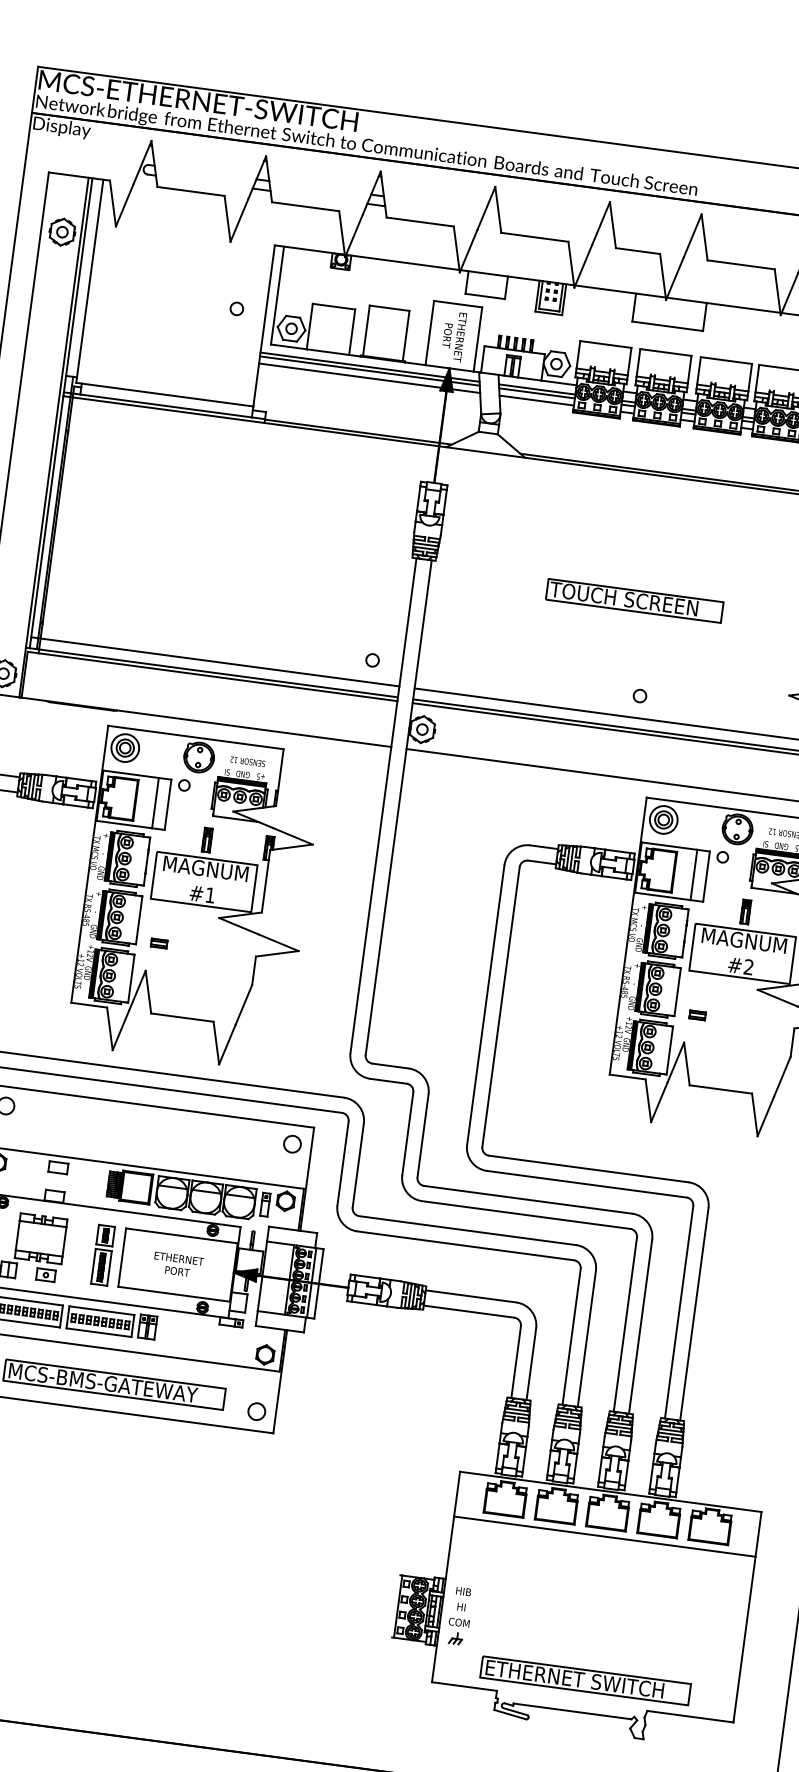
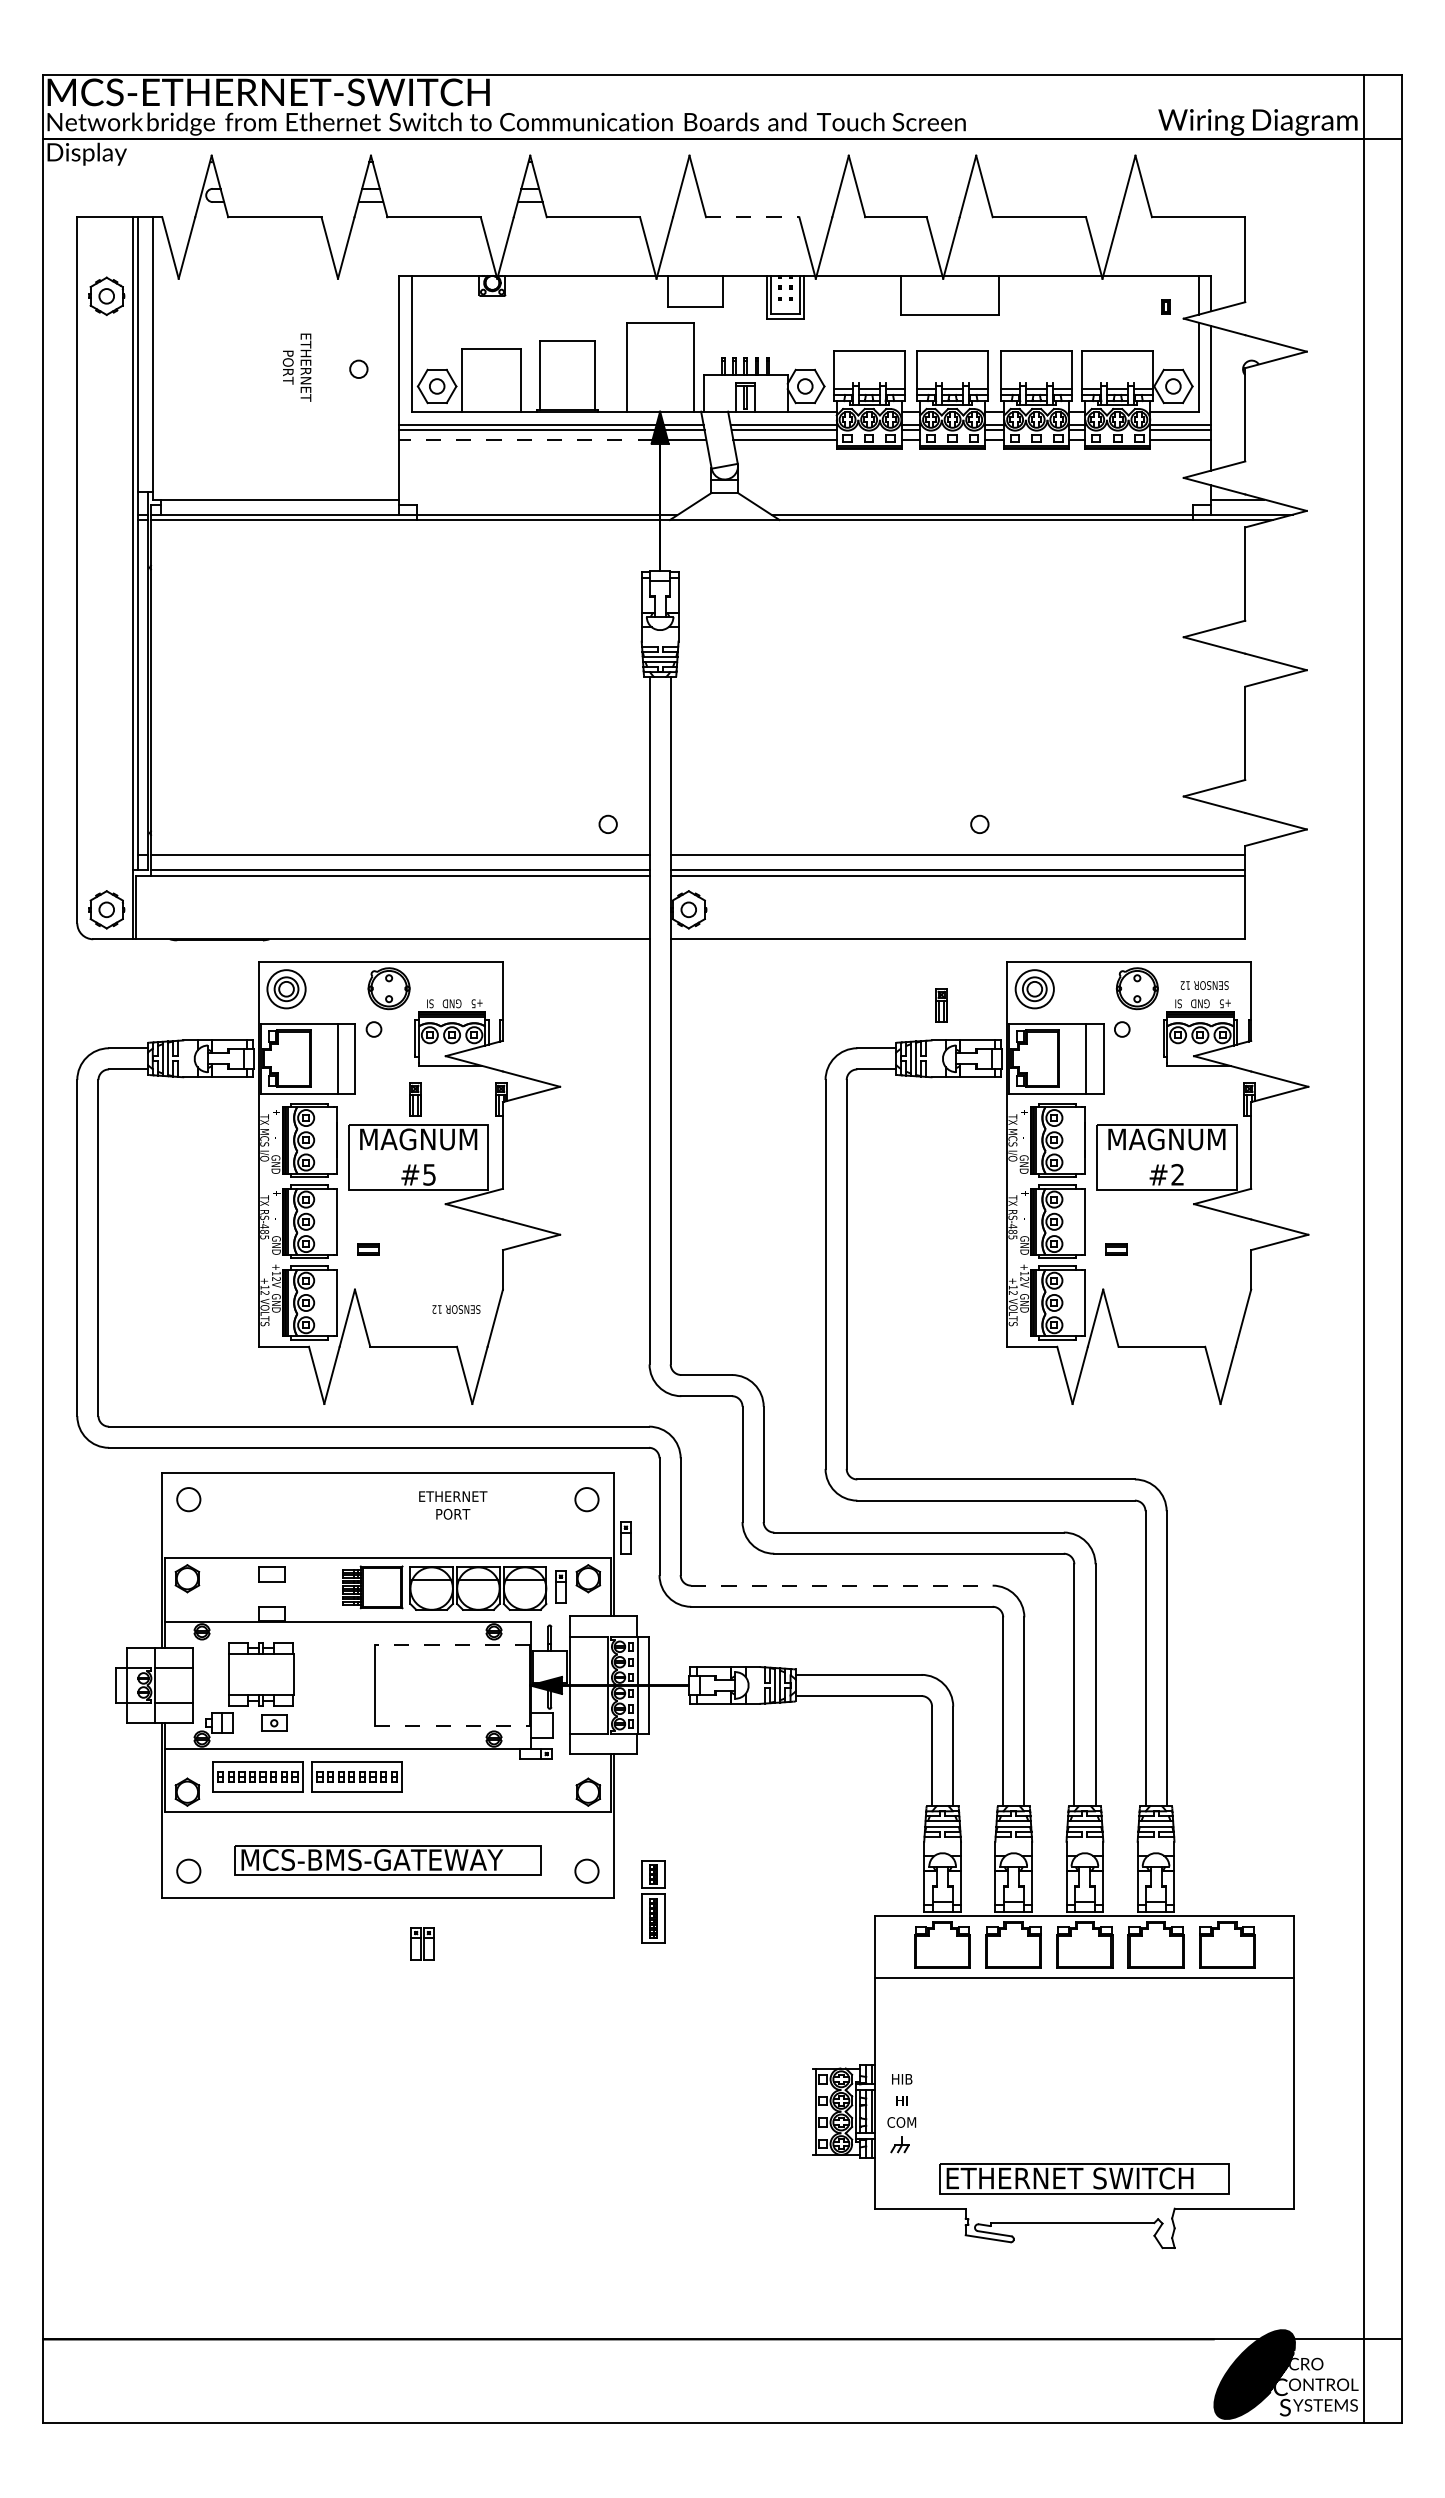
line: (534, 237) -> (752, 217), solid -> dashed
text: (453, 336) -> (296, 367), moved
line: (350, 375) -> (525, 439), solid -> dashed
part: (634, 600) -> (955, 695), removed
text: (247, 761) -> (456, 1309), moved
text: (210, 895) -> (429, 1174), #1 -> #5
part: (745, 911) -> (941, 1005), moved
part: (316, 1175) -> (625, 1537), added
line: (467, 1230) -> (841, 1585), solid -> dashed
line: (181, 1235) -> (452, 1644), solid -> dashed
part: (103, 1255) -> (653, 1901), moved
text: (178, 1265) -> (453, 1505), moved
line: (173, 1294) -> (452, 1726), solid -> dashed
part: (147, 1326) -> (422, 1943), moved

